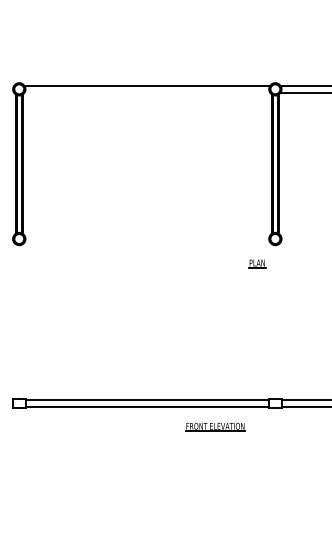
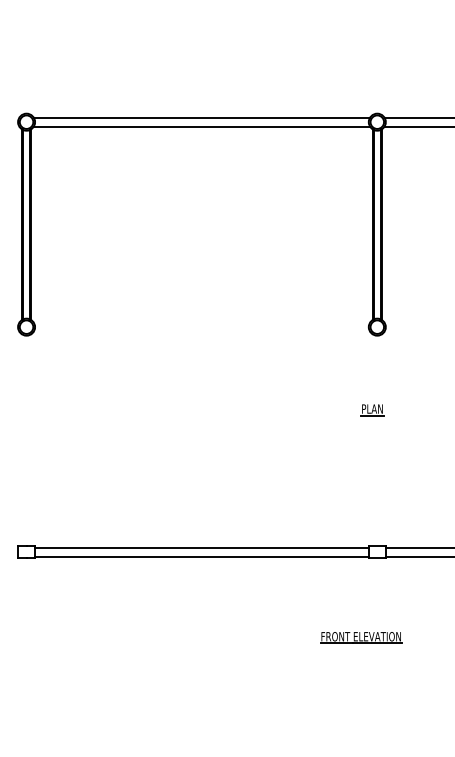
line: (147, 92) -> (201, 126), added
part: (257, 264) -> (372, 410), moved
part: (215, 426) -> (361, 637), moved

